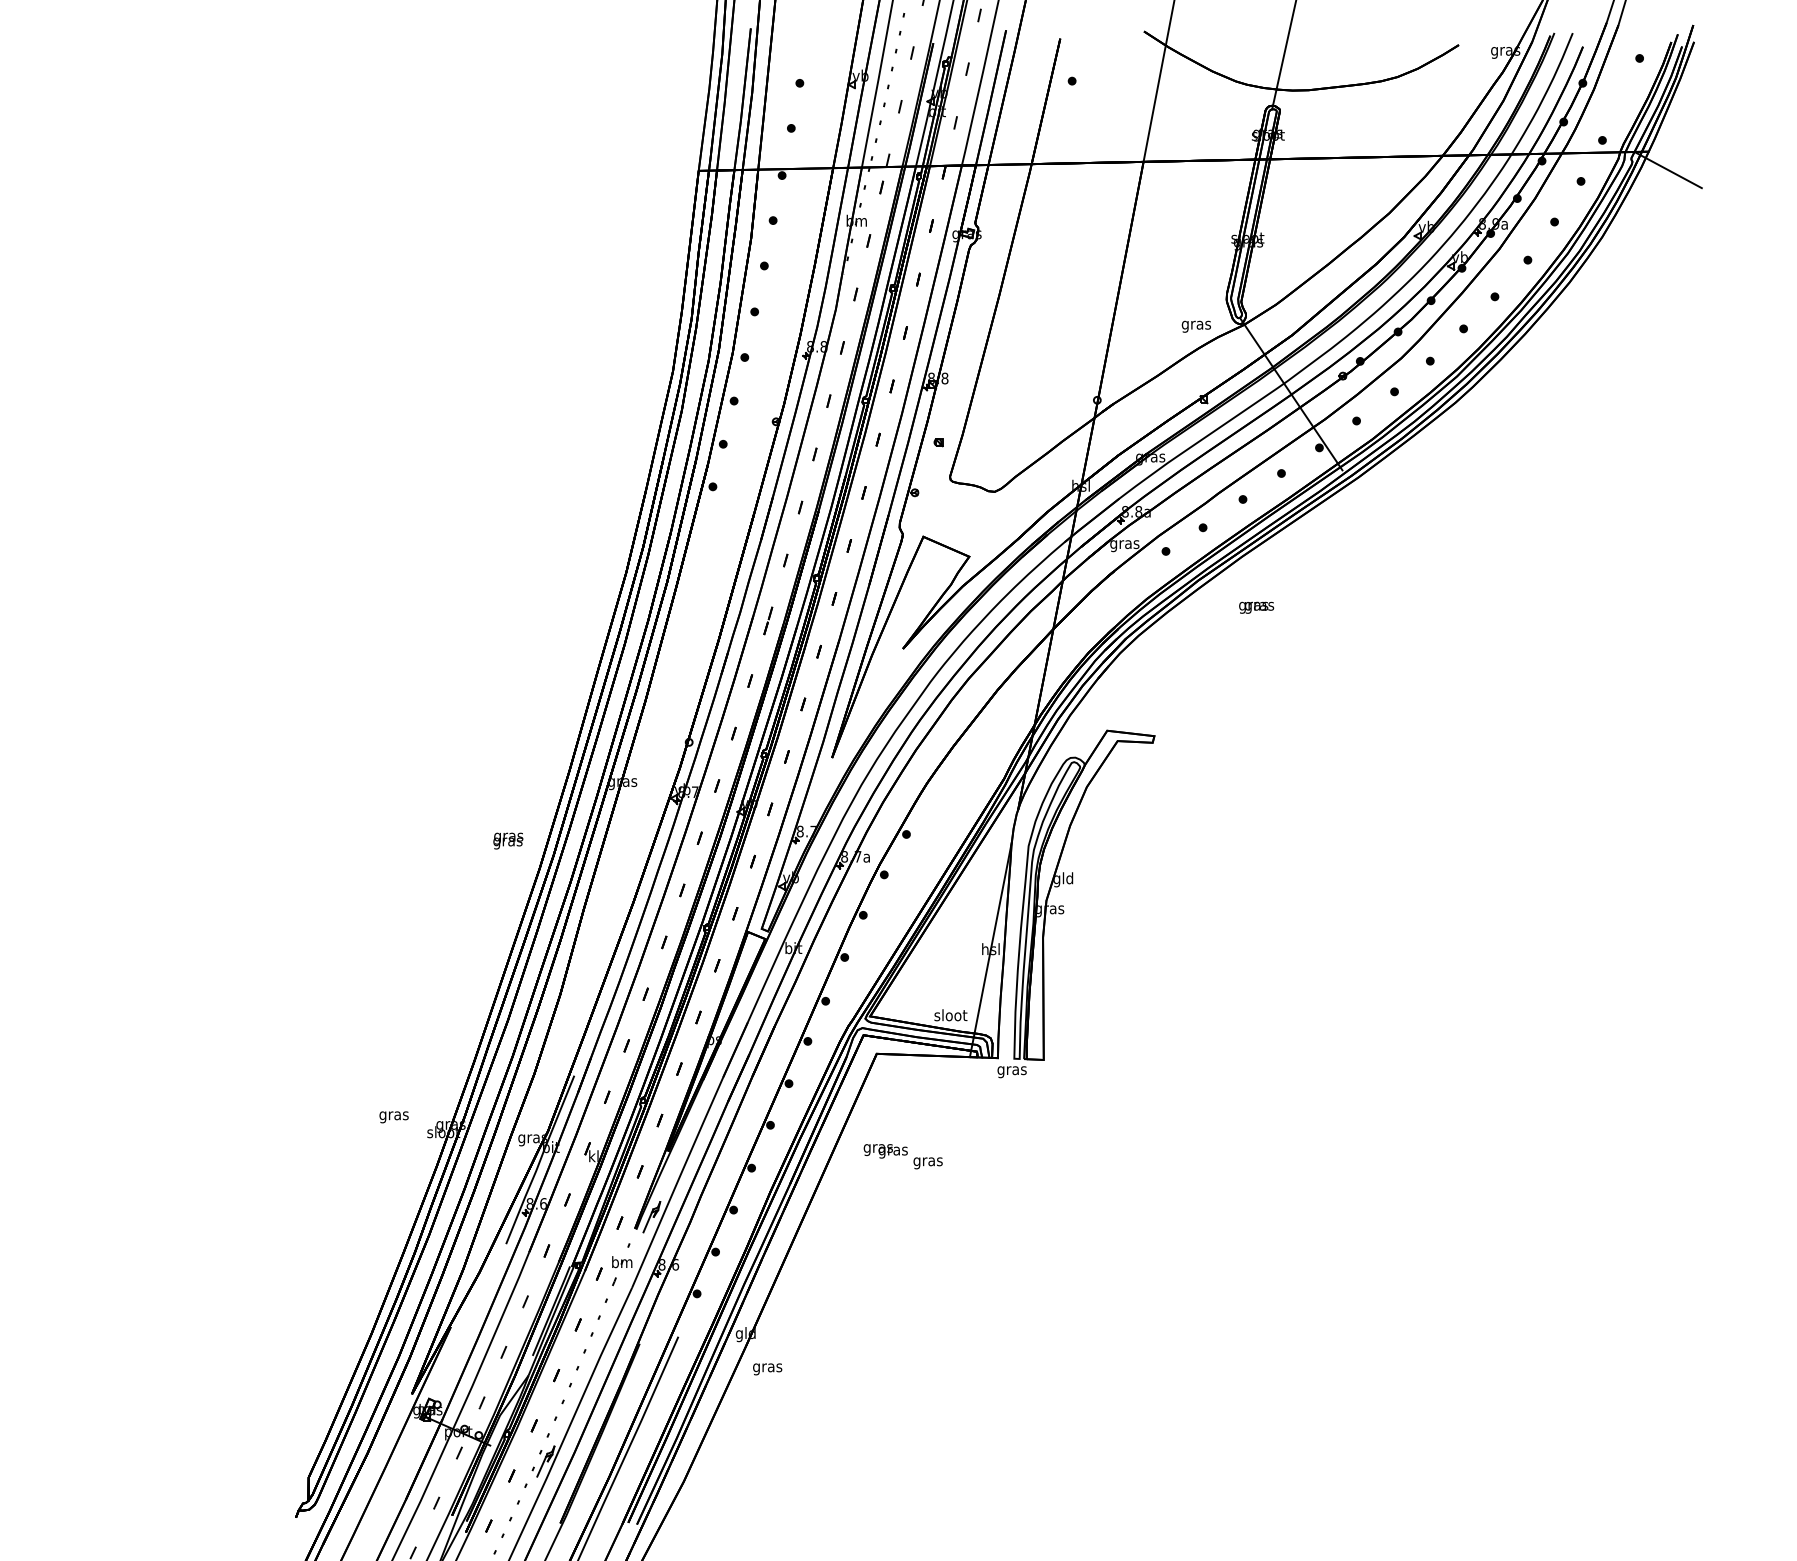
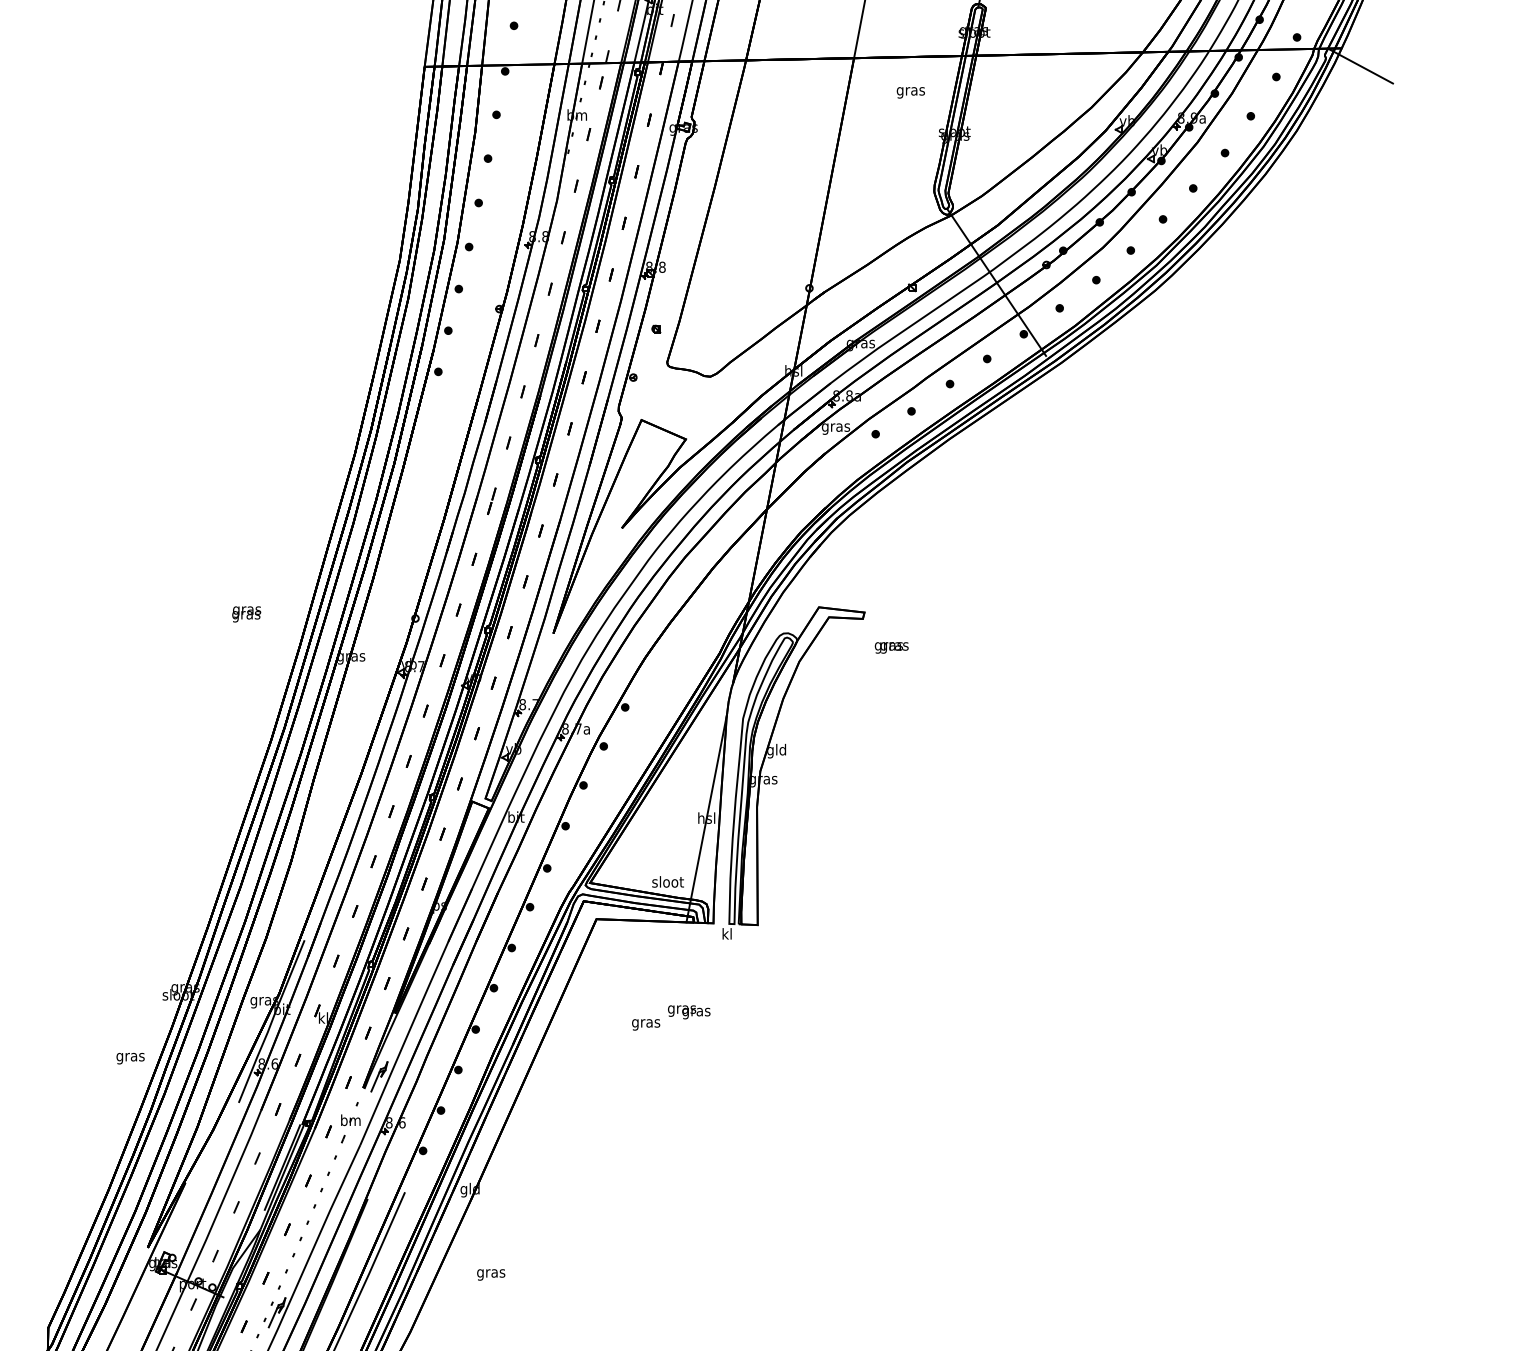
text: (1195, 326) -> (910, 92), moved
text: (1256, 607) -> (891, 647), moved
text: (508, 840) -> (246, 613), moved
text: (1011, 1070) -> (726, 935), gras -> kl
text: (393, 1117) -> (130, 1058), moved
text: (885, 1151) -> (688, 1012), moved
text: (767, 1369) -> (491, 1275), moved

